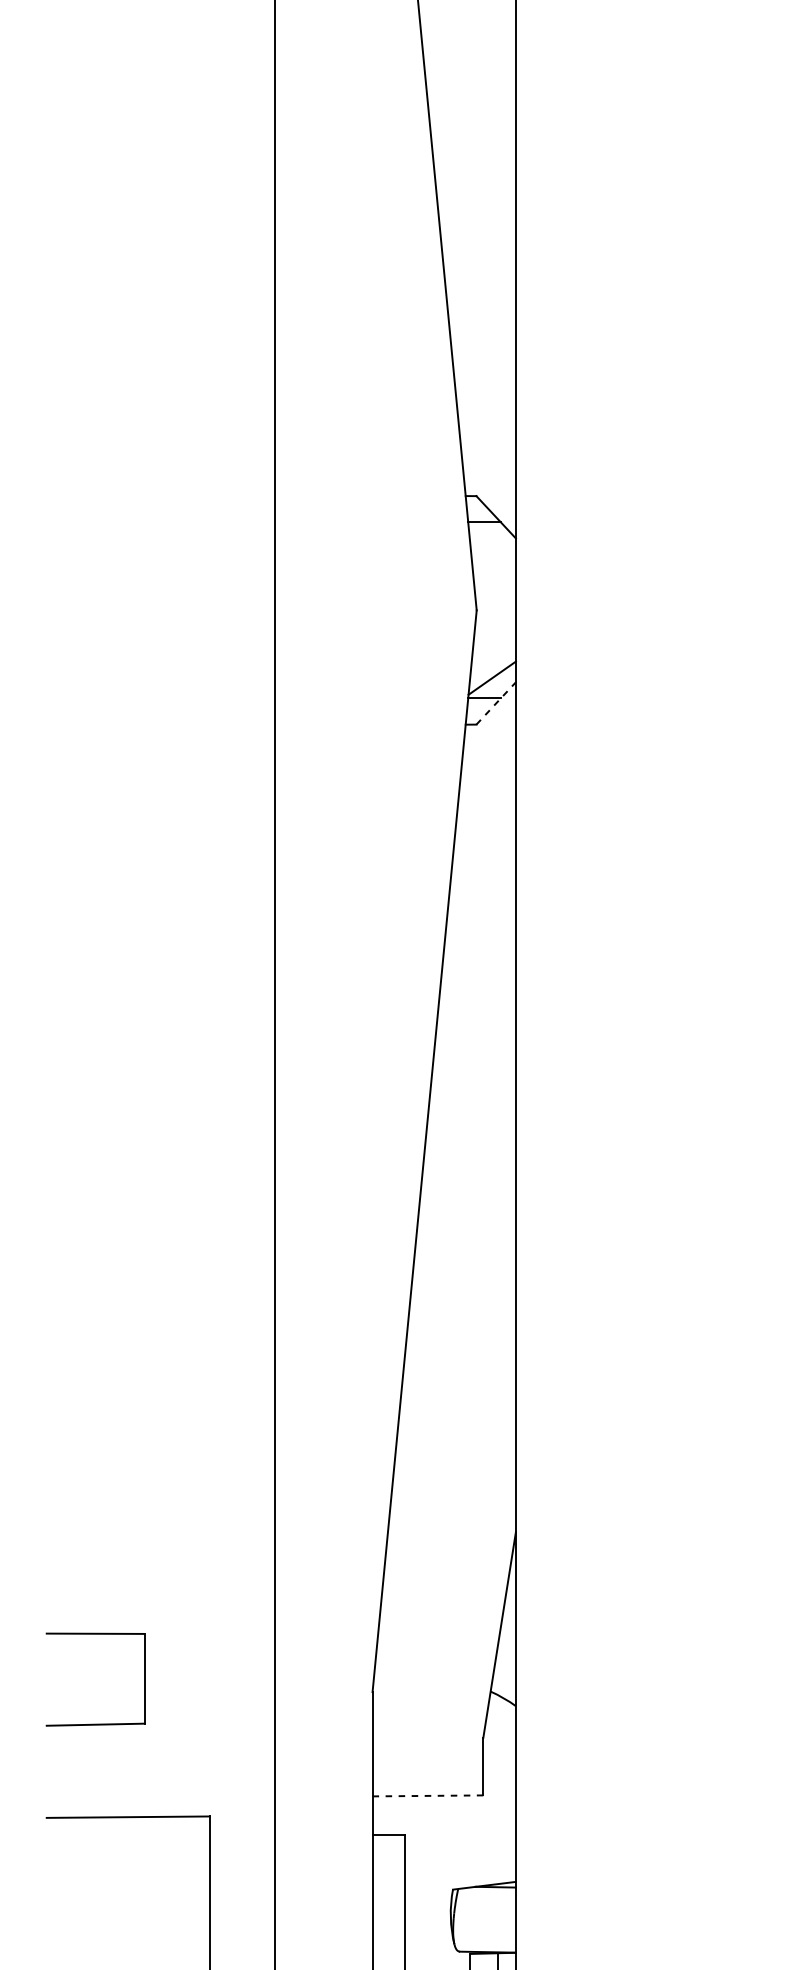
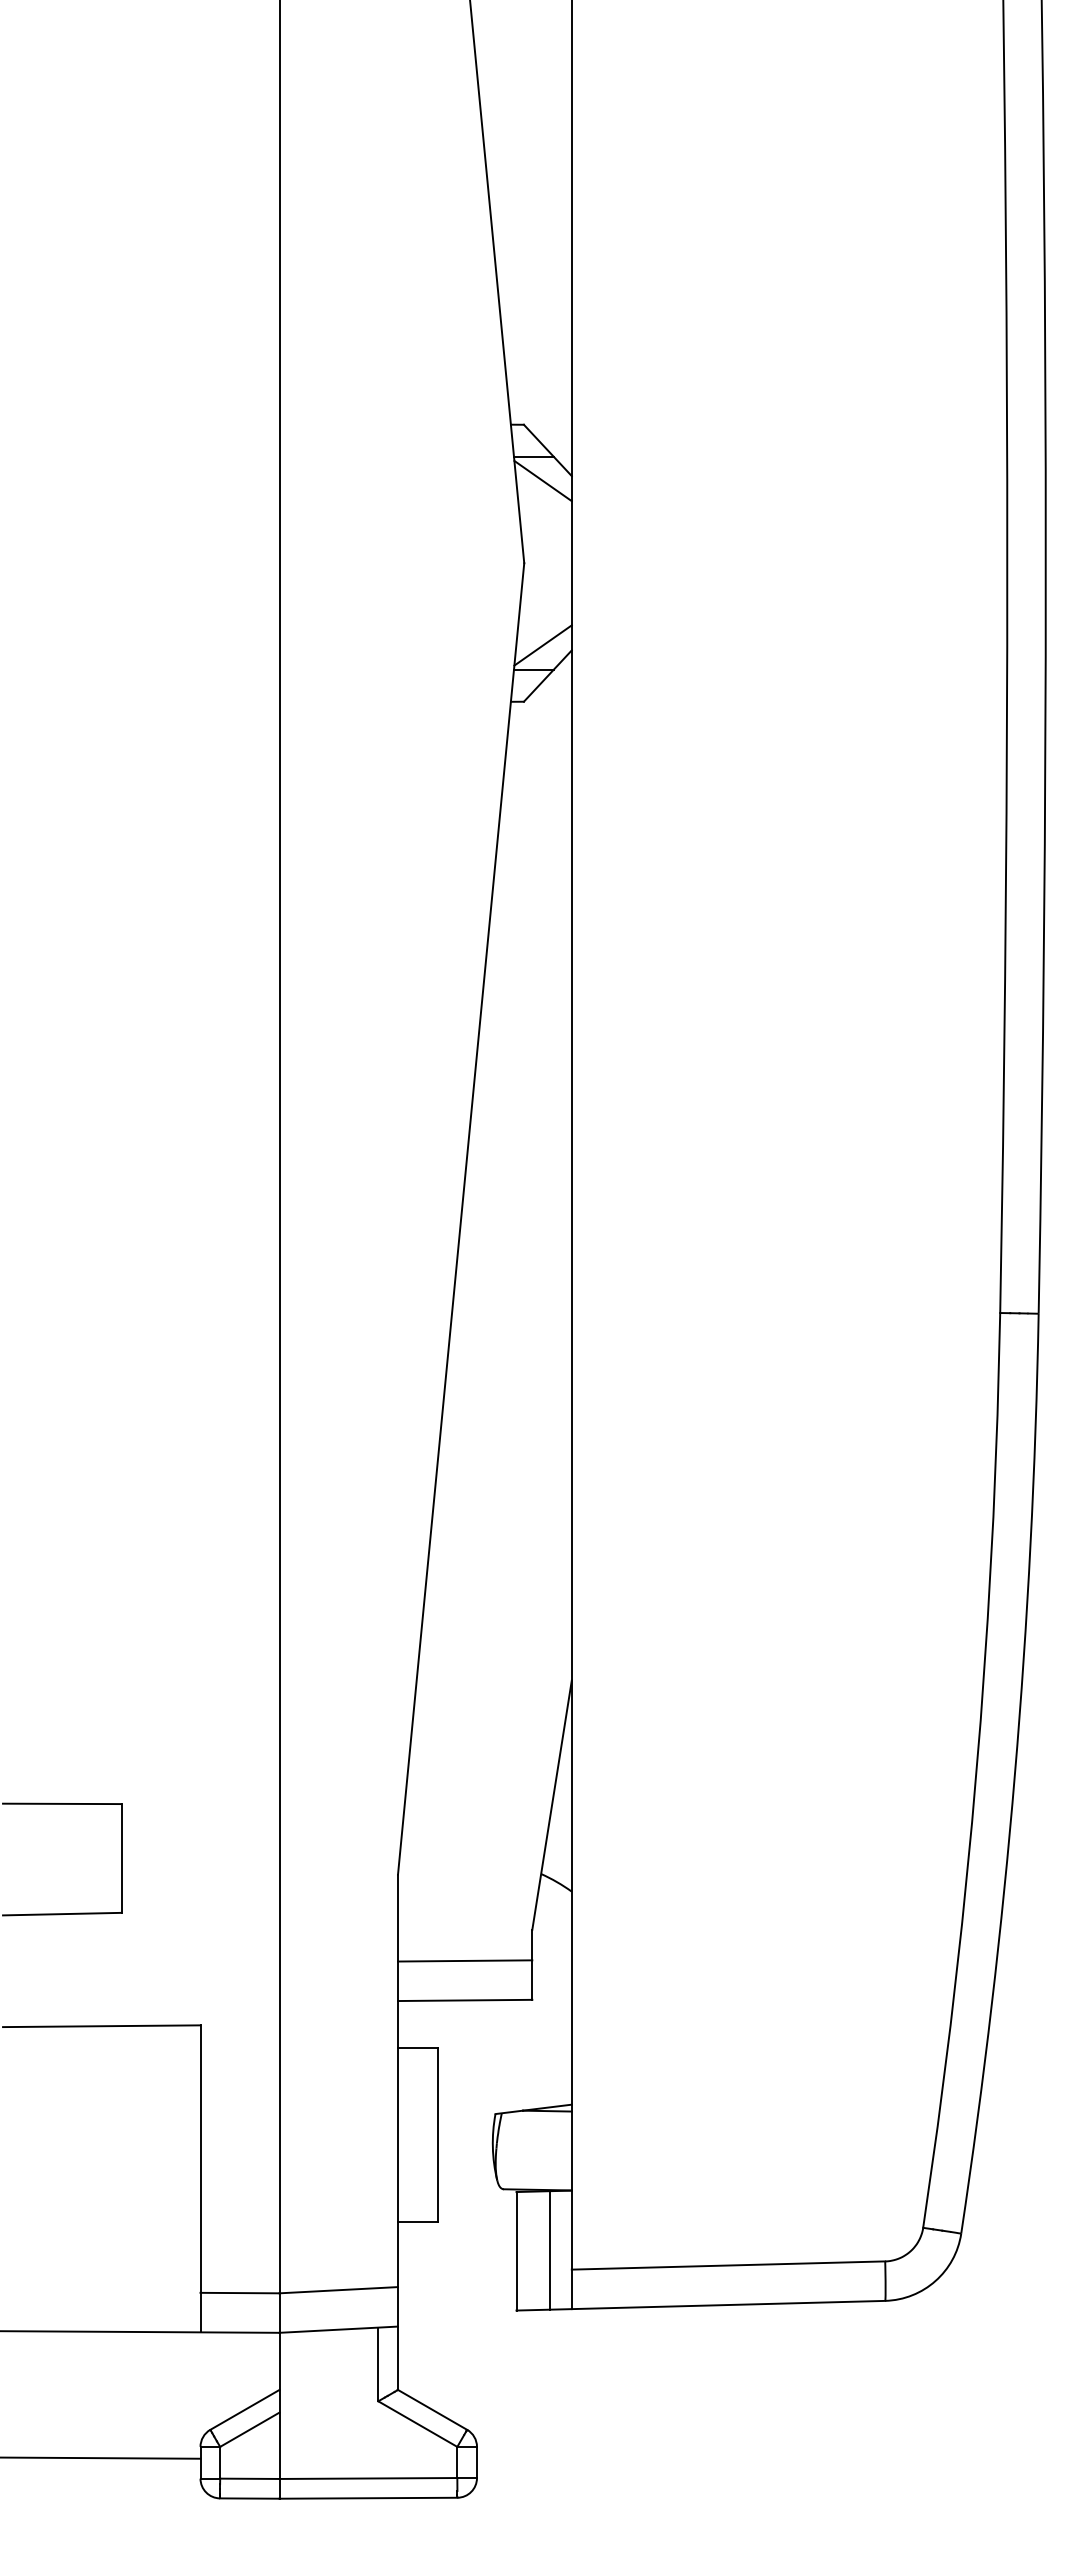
line: (491, 542) -> (542, 480), added
line: (496, 702) -> (548, 675), dashed -> solid
line: (428, 1762) -> (465, 1960), added
line: (428, 1795) -> (465, 2000), dashed -> solid

